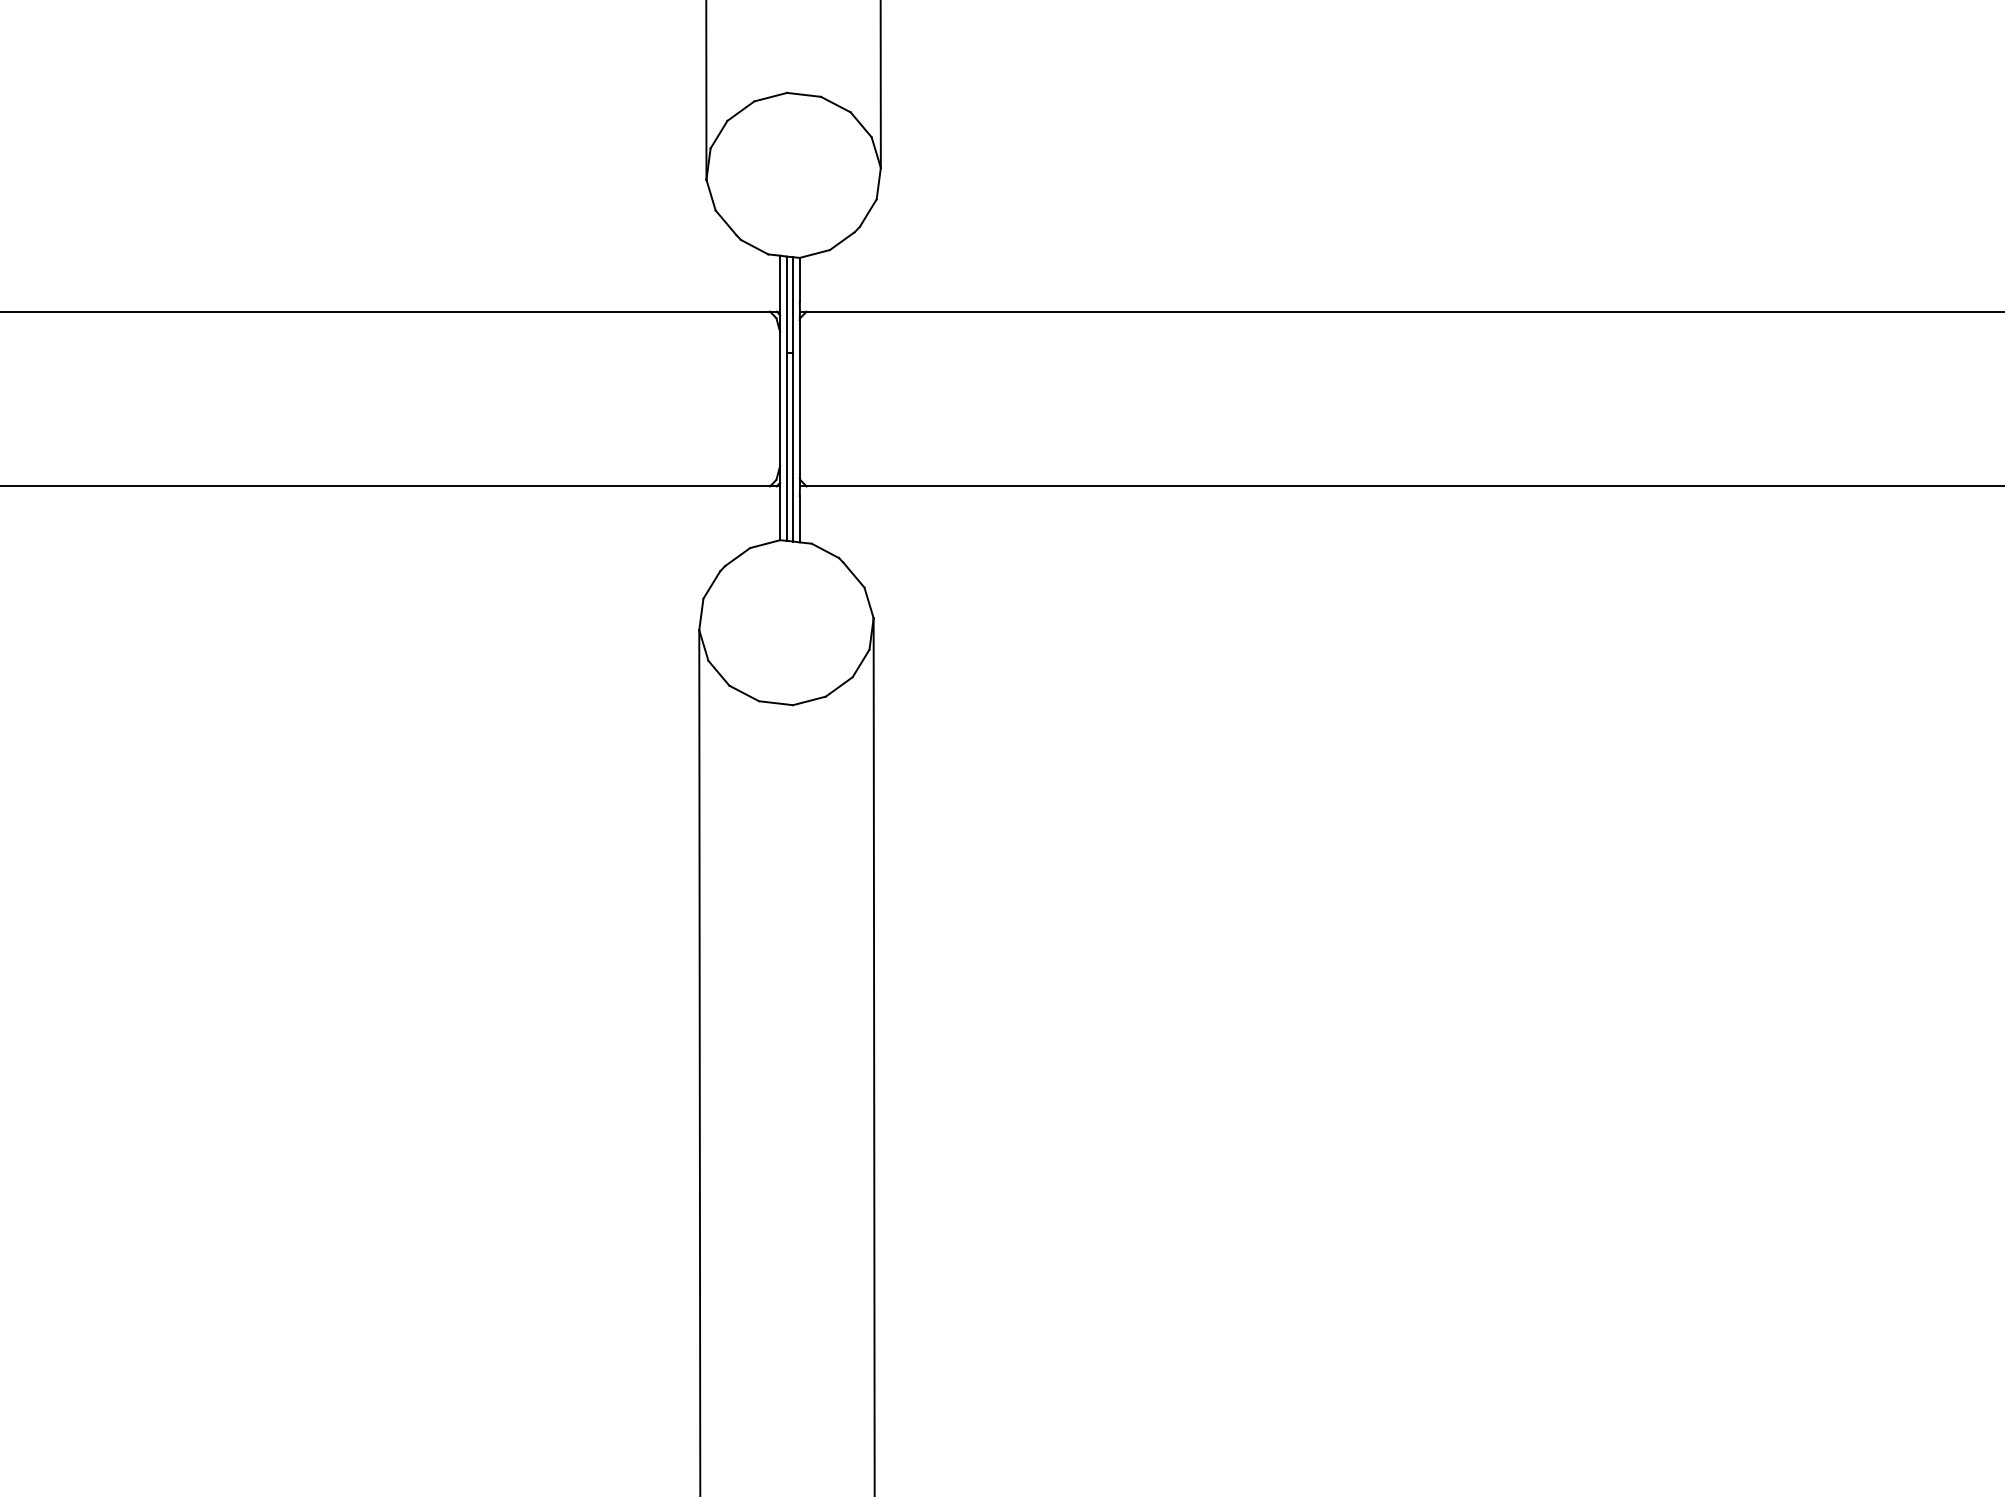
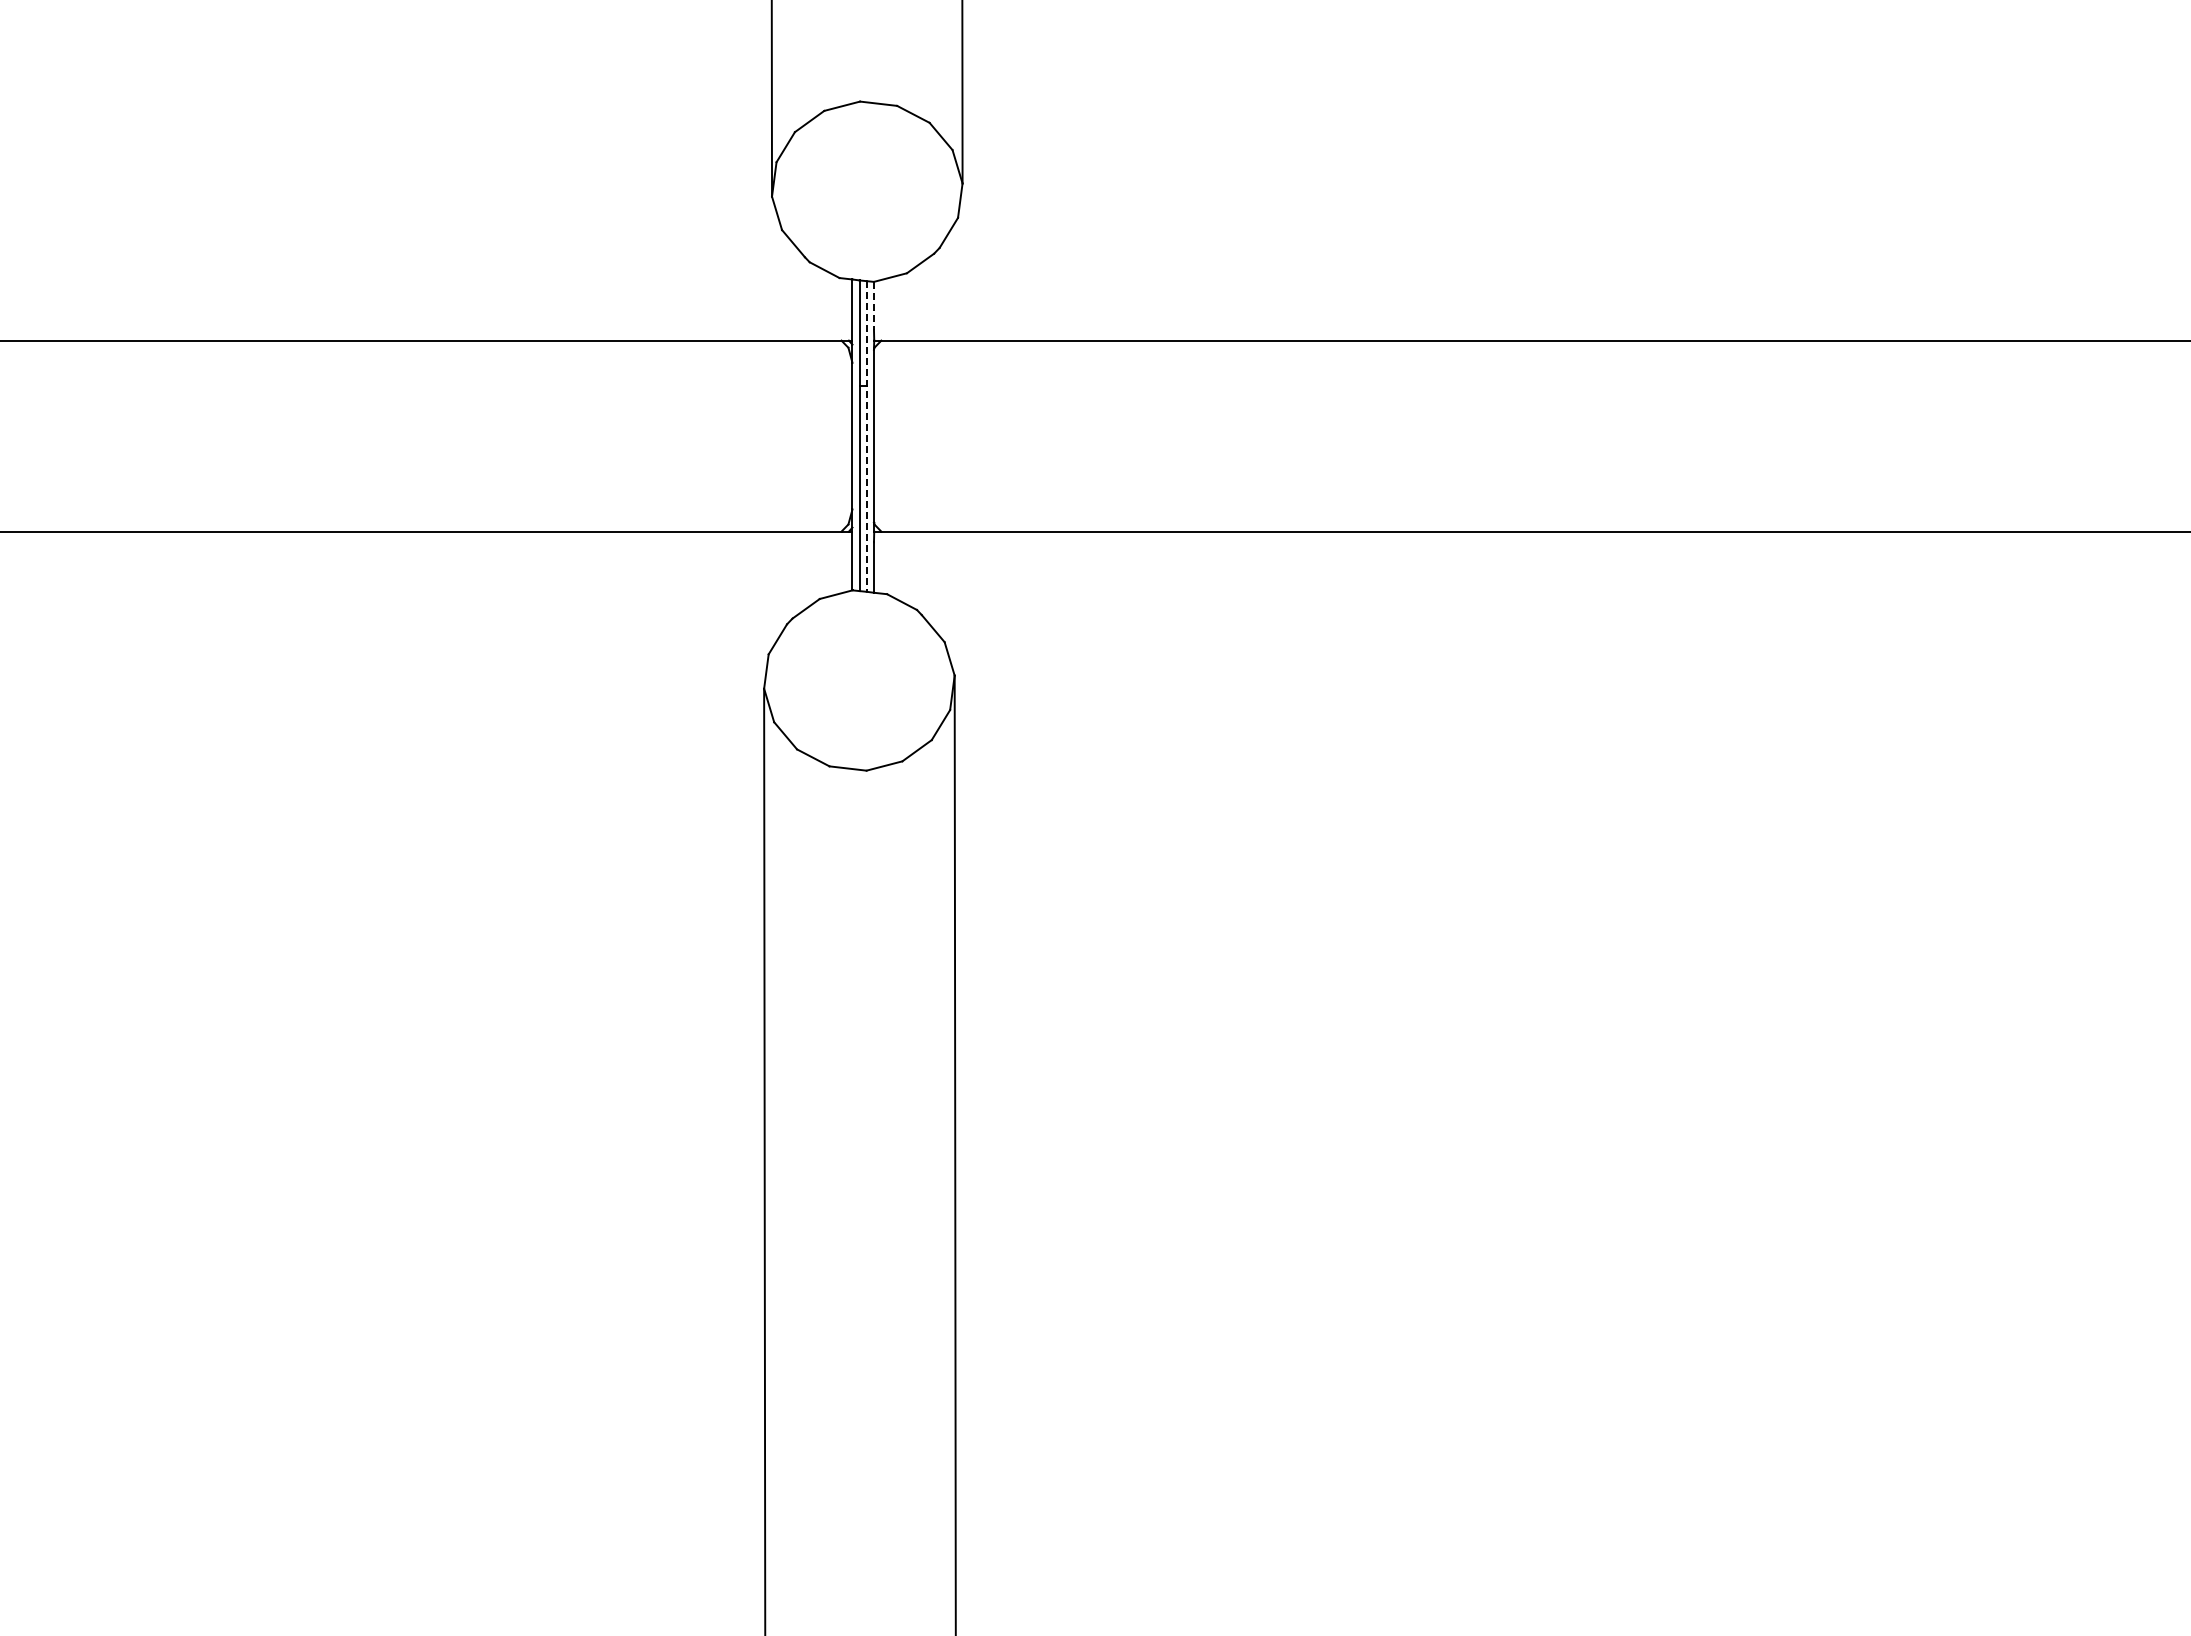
line: (799, 279) -> (873, 305), solid -> dashed
line: (792, 399) -> (866, 436), solid -> dashed

